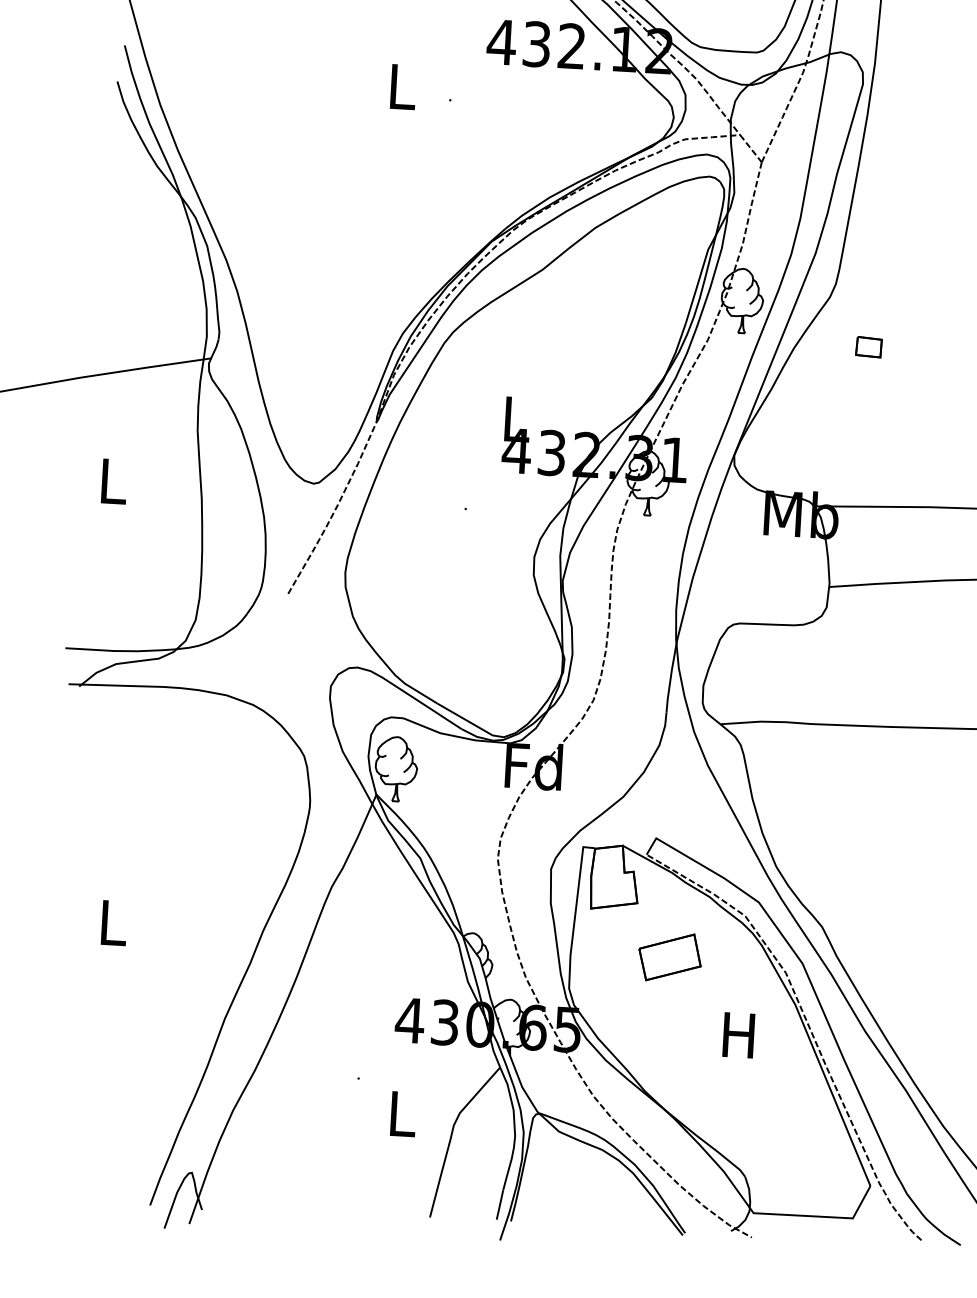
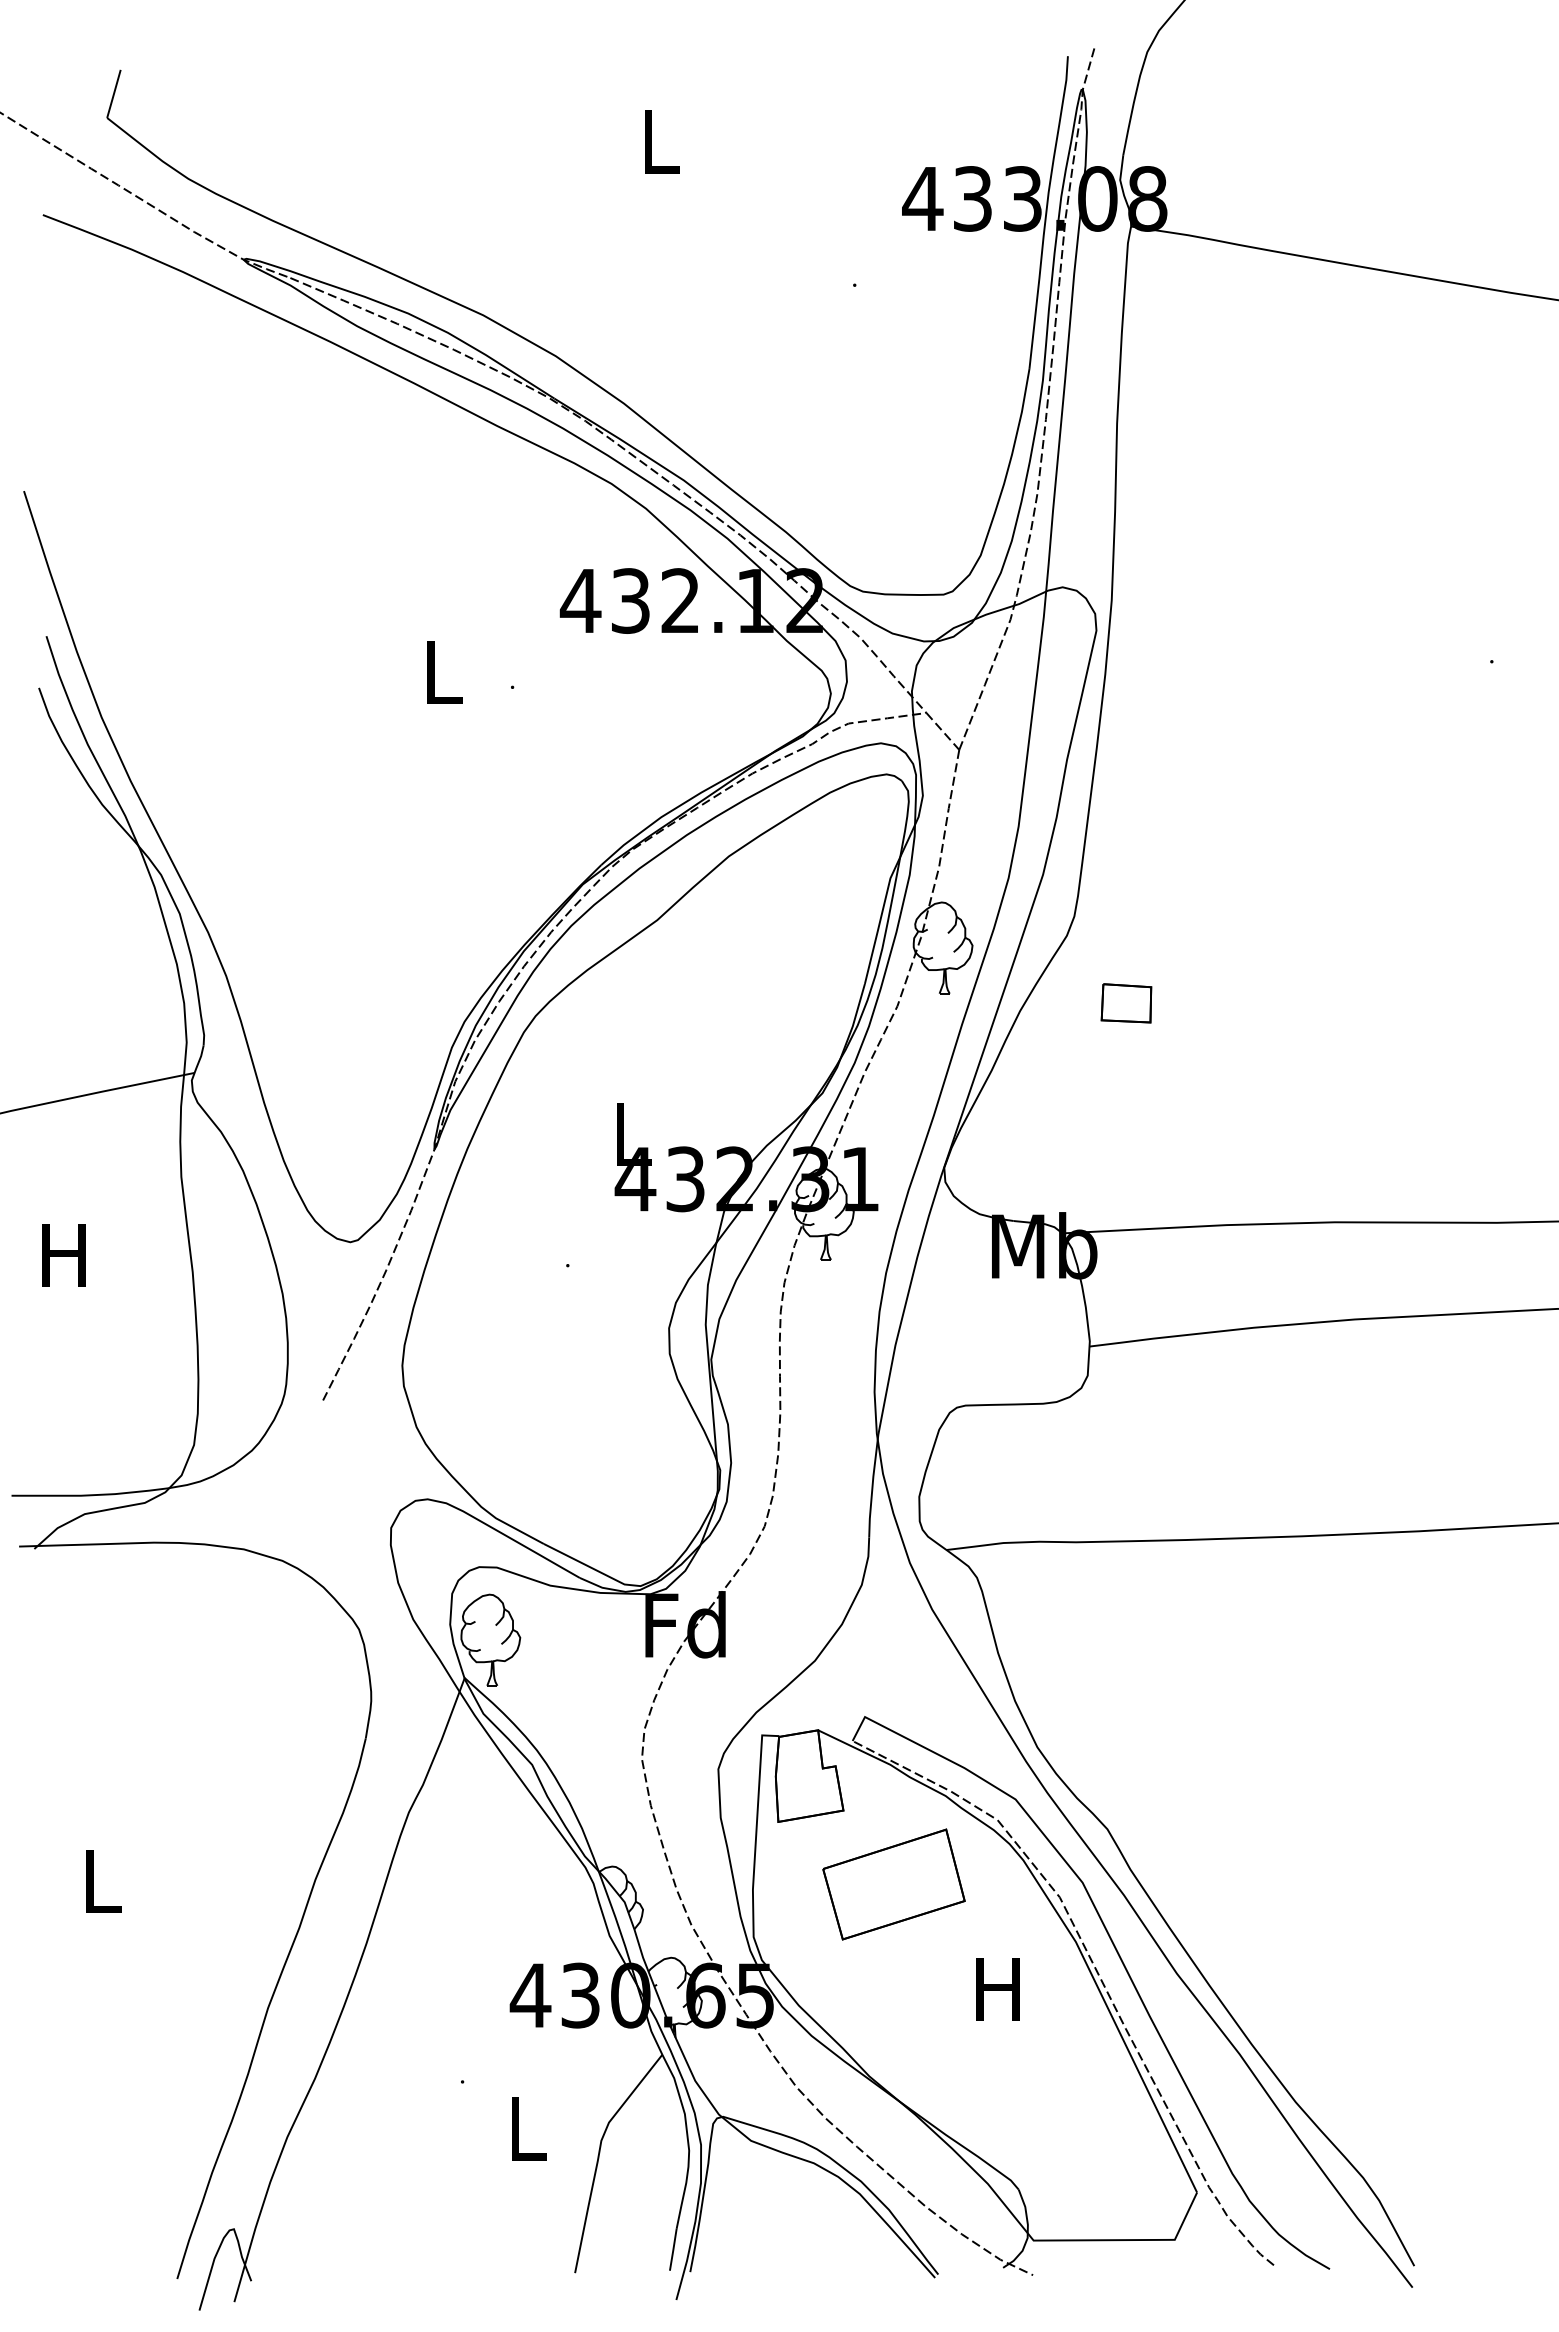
part: (868, 346) -> (1125, 1002), size x1.4
text: (111, 481) -> (63, 1255), L -> H
part: (670, 957) -> (894, 1884), size x1.6

